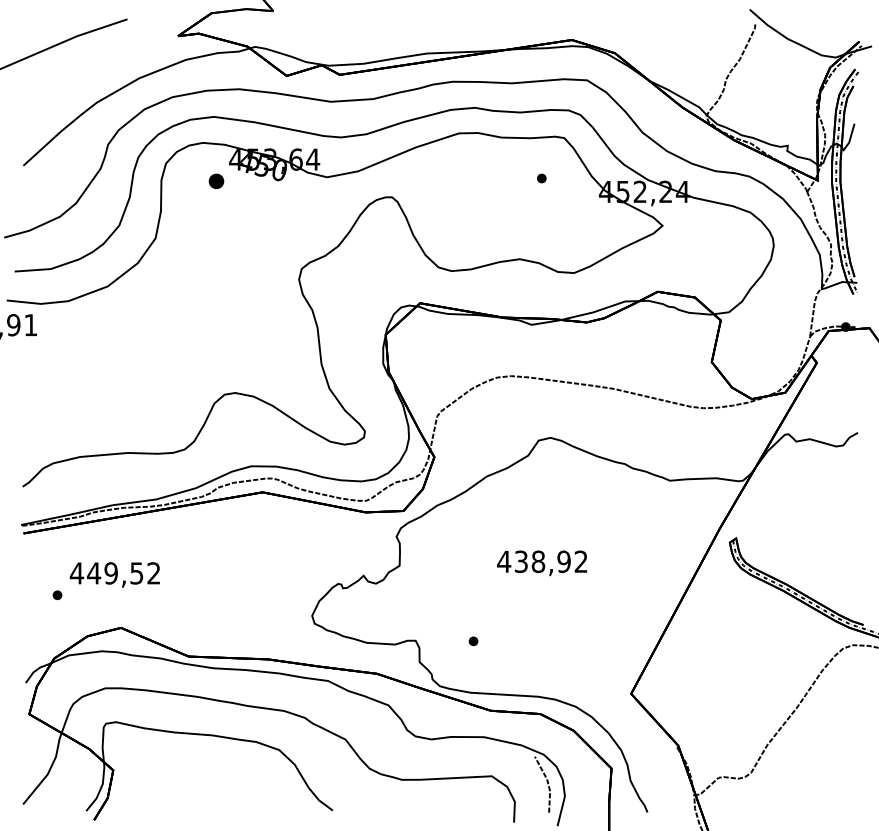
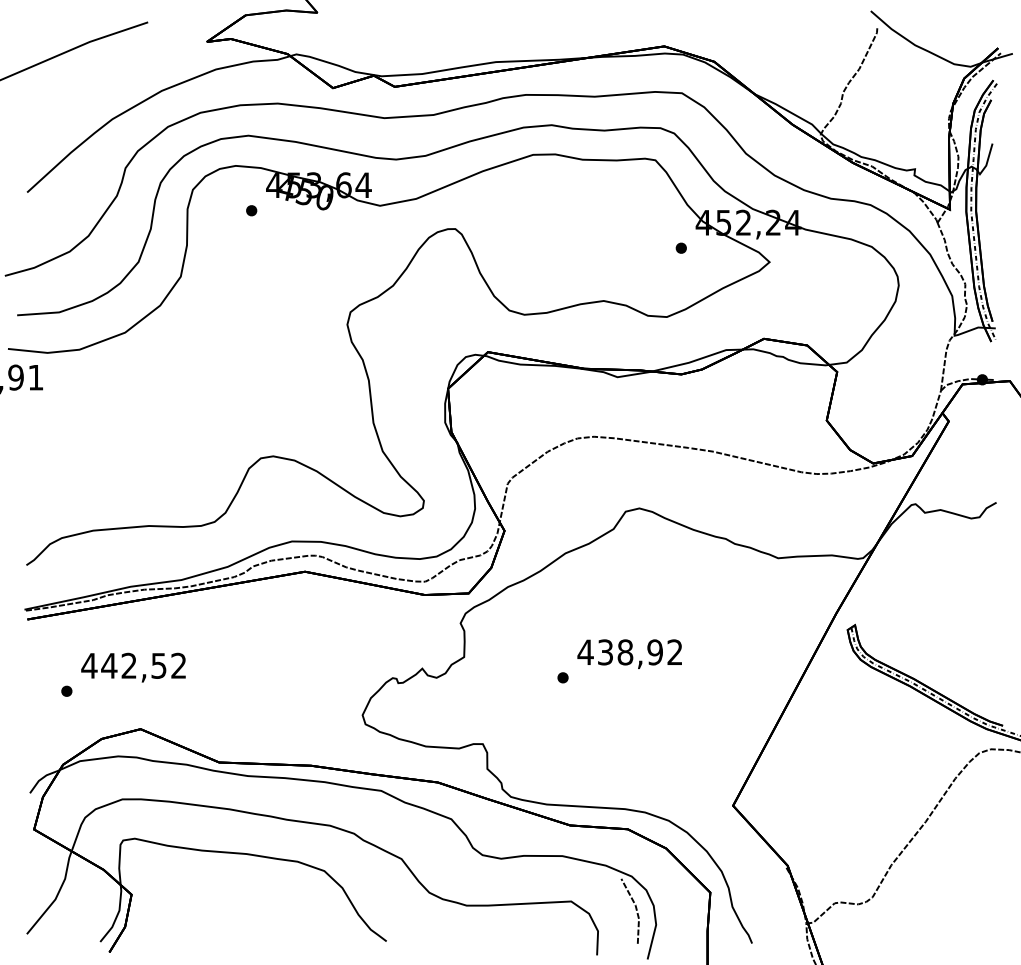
part: (541, 177) -> (680, 247), moved
part: (216, 181) -> (251, 210), size x0.62
text: (110, 573) -> (128, 665), 449,52 -> 442,52
part: (473, 641) -> (562, 677), moved

